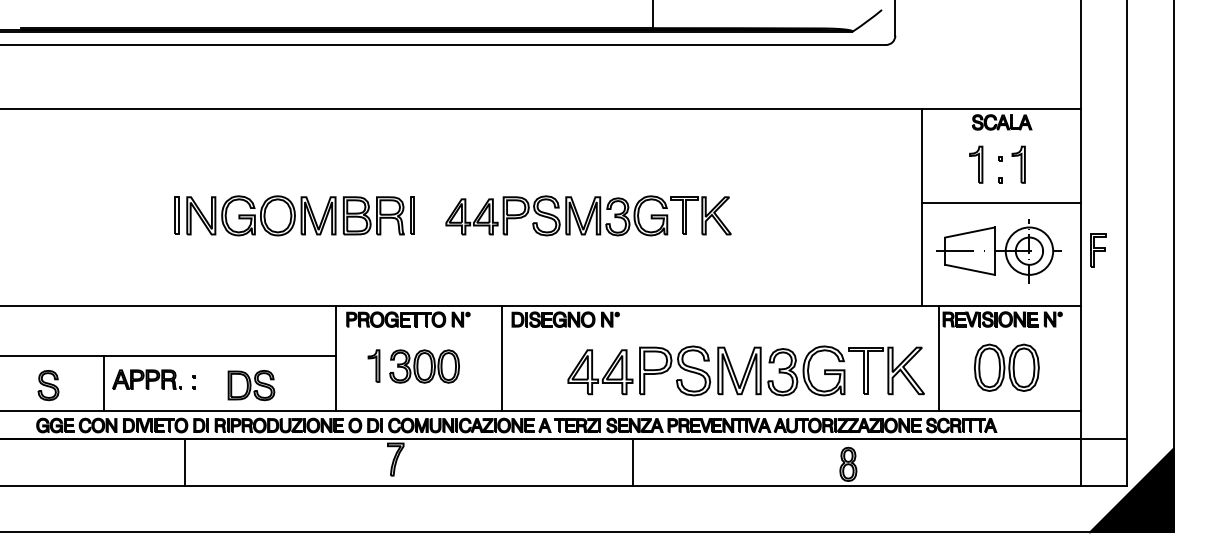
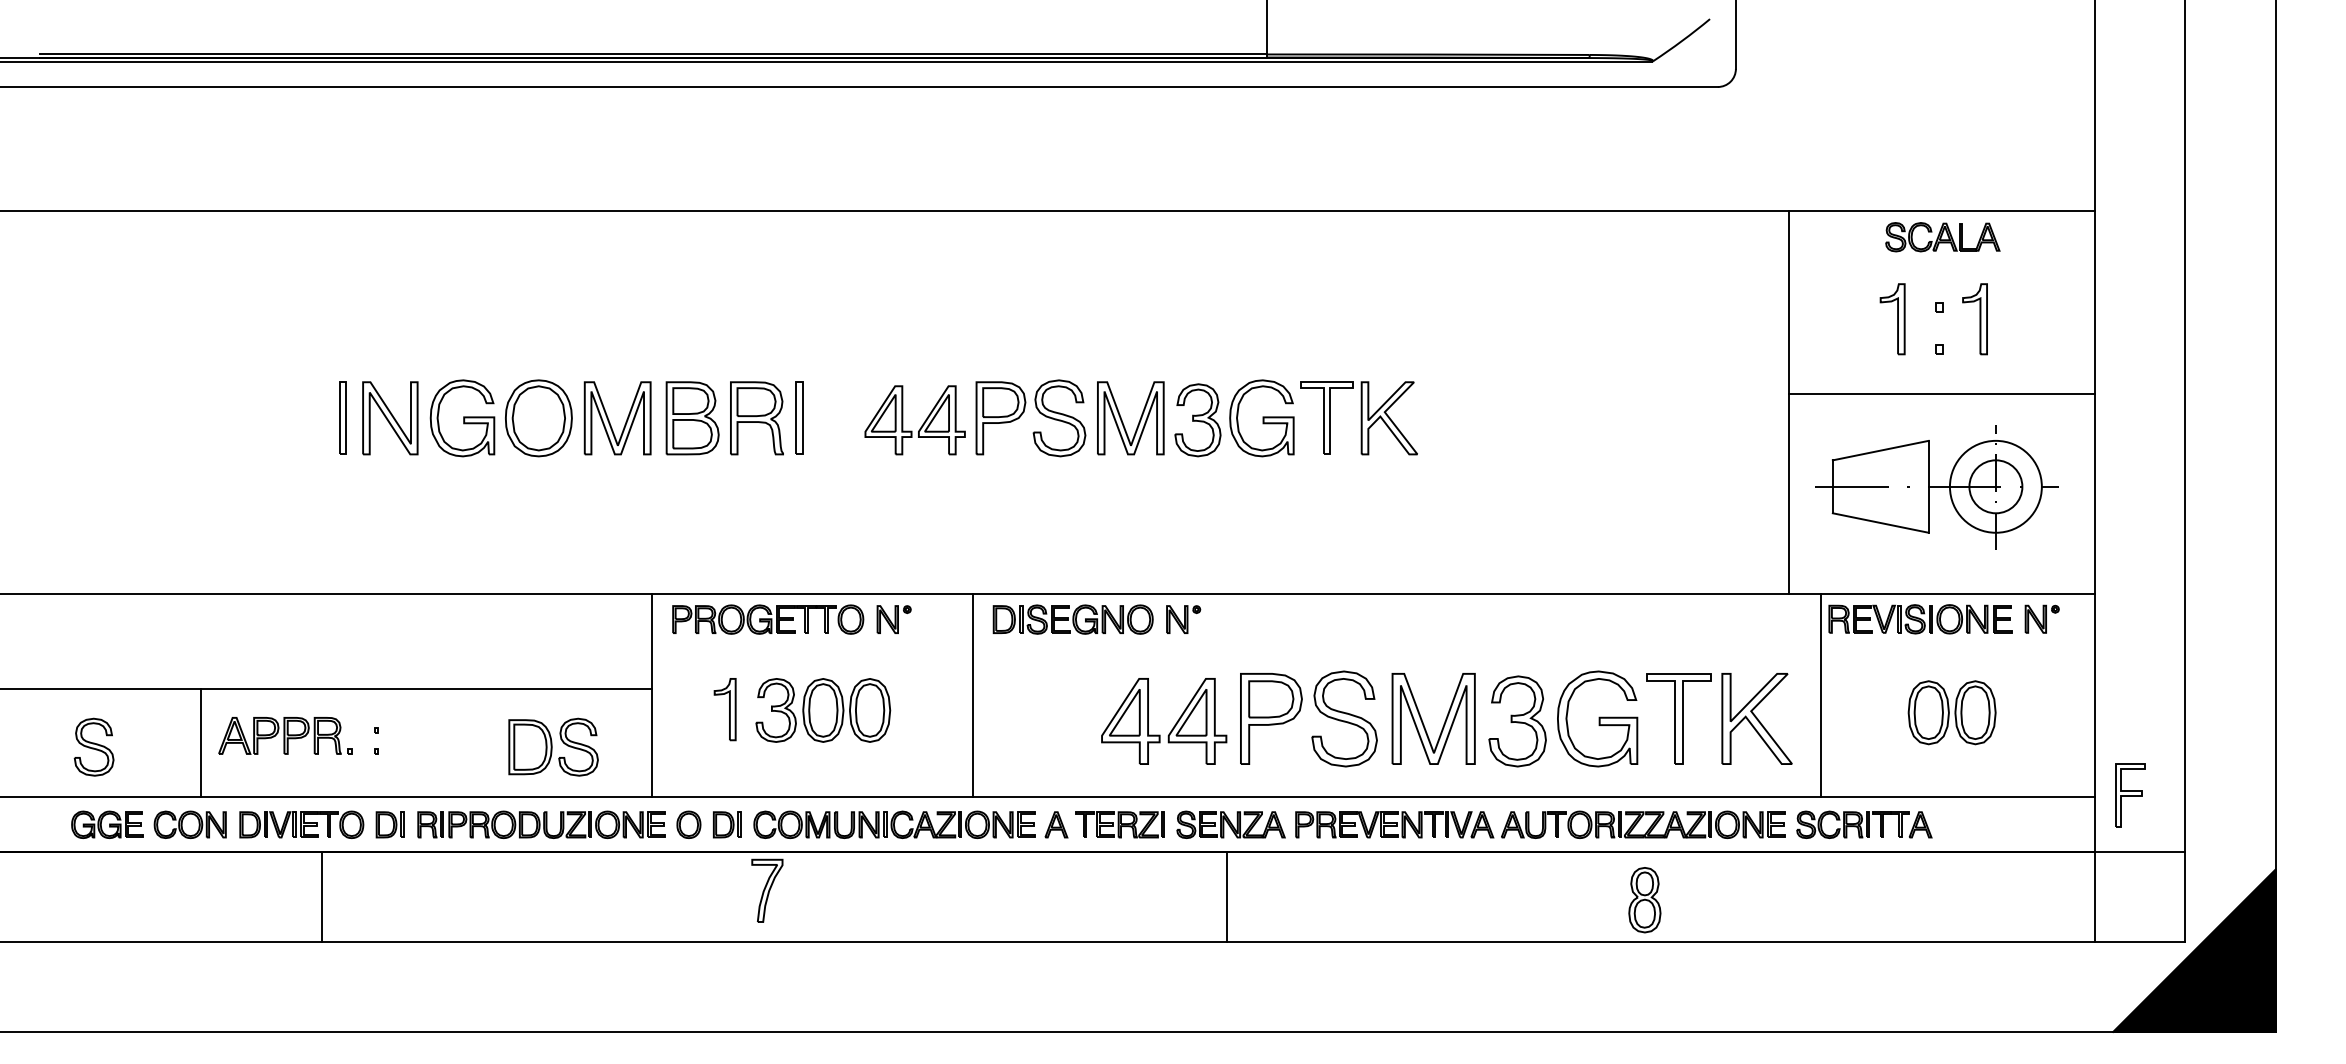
part: (1098, 250) -> (2129, 795), moved
part: (1006, 367) -> (1951, 712), size x0.7
part: (251, 385) -> (553, 747), moved
line: (185, 462) -> (322, 896), moved

